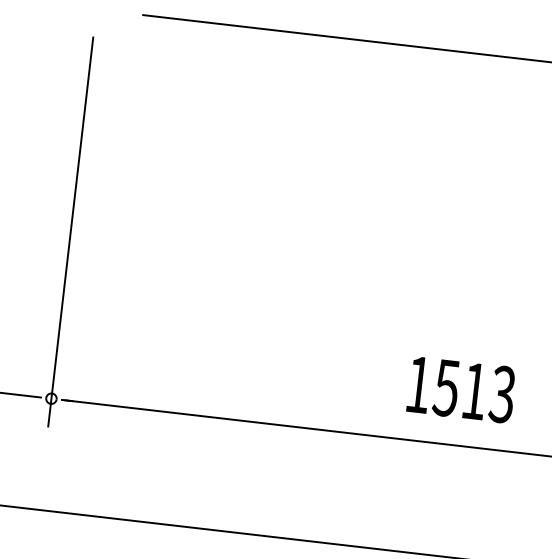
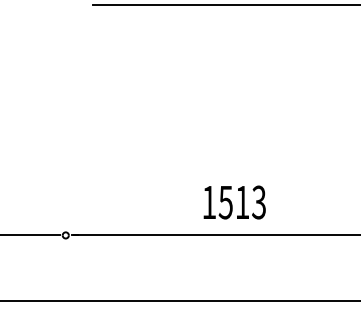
line: (70, 231) -> (65, 136), removed
text: (461, 389) -> (234, 202), moved

